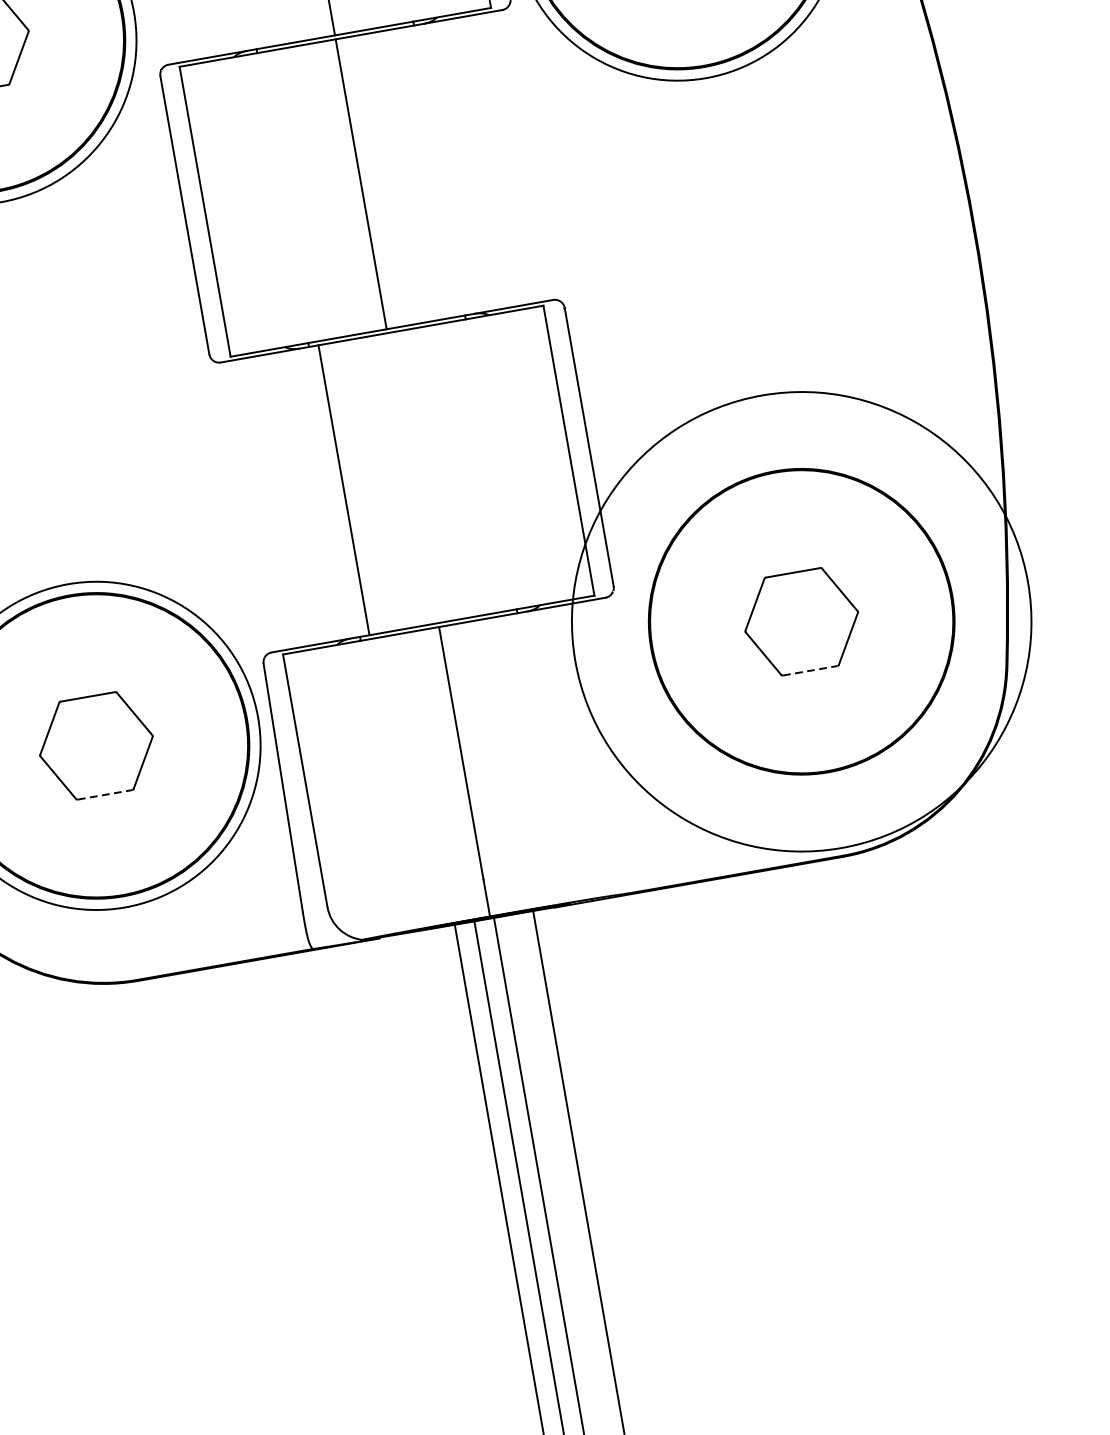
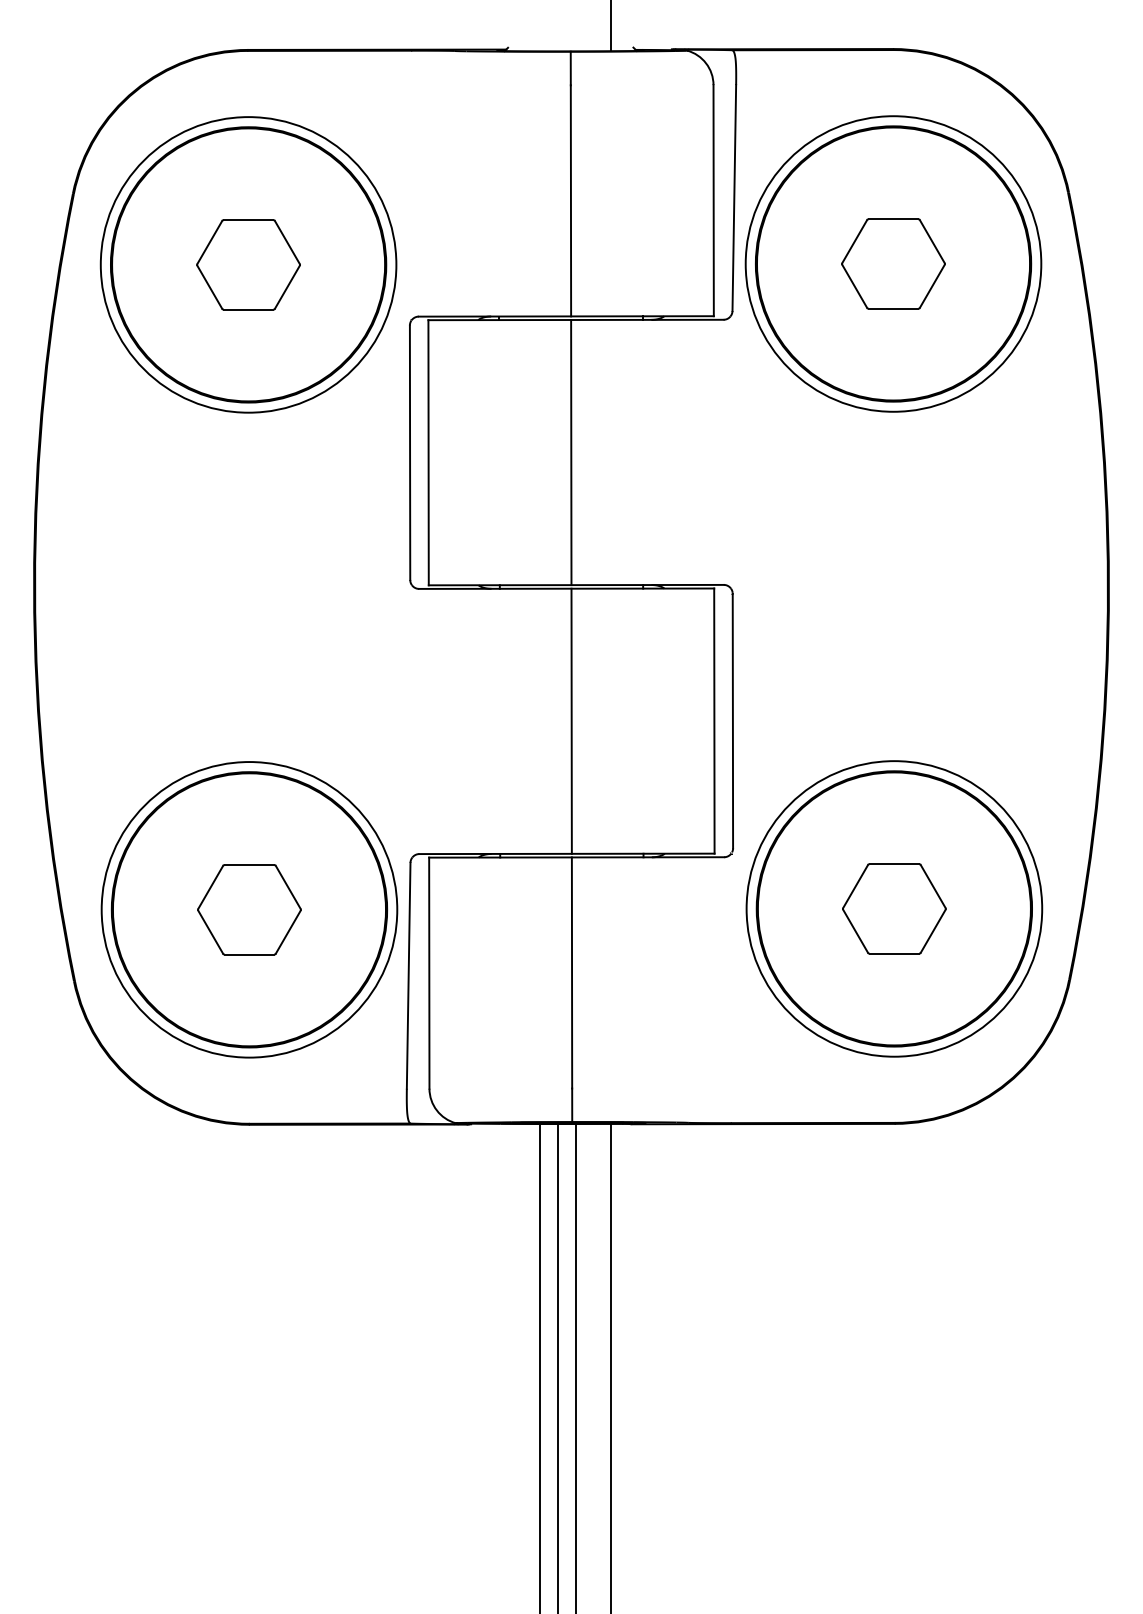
line: (343, 489) -> (571, 720), moved
circle: (801, 621) -> (894, 908), size x0.71
line: (810, 670) -> (894, 953), dashed -> solid
line: (105, 794) -> (249, 954), dashed -> solid

